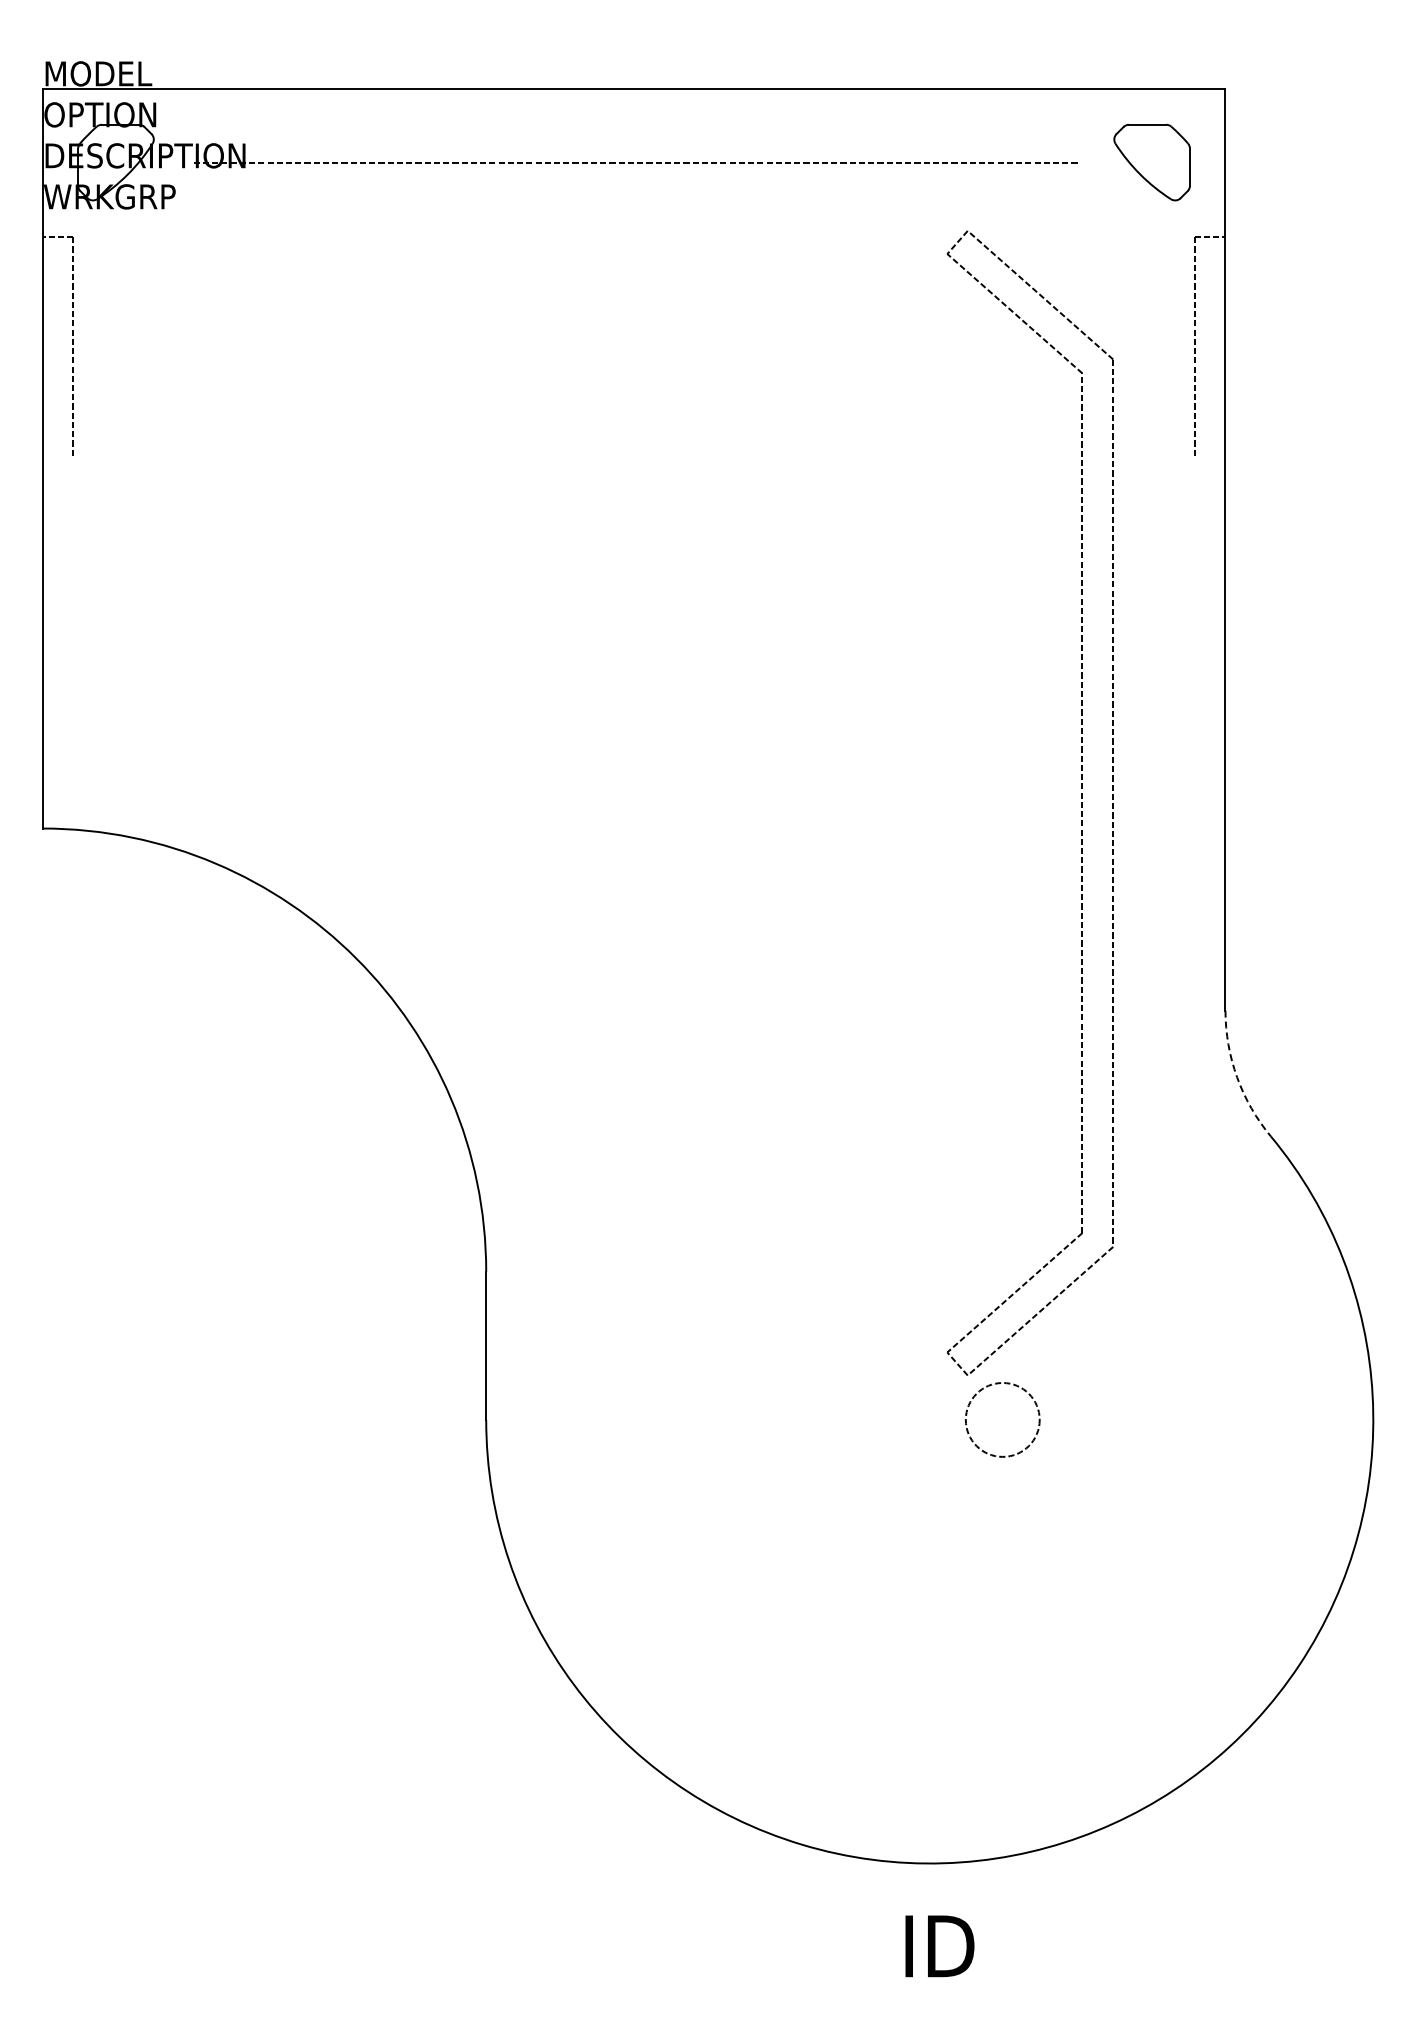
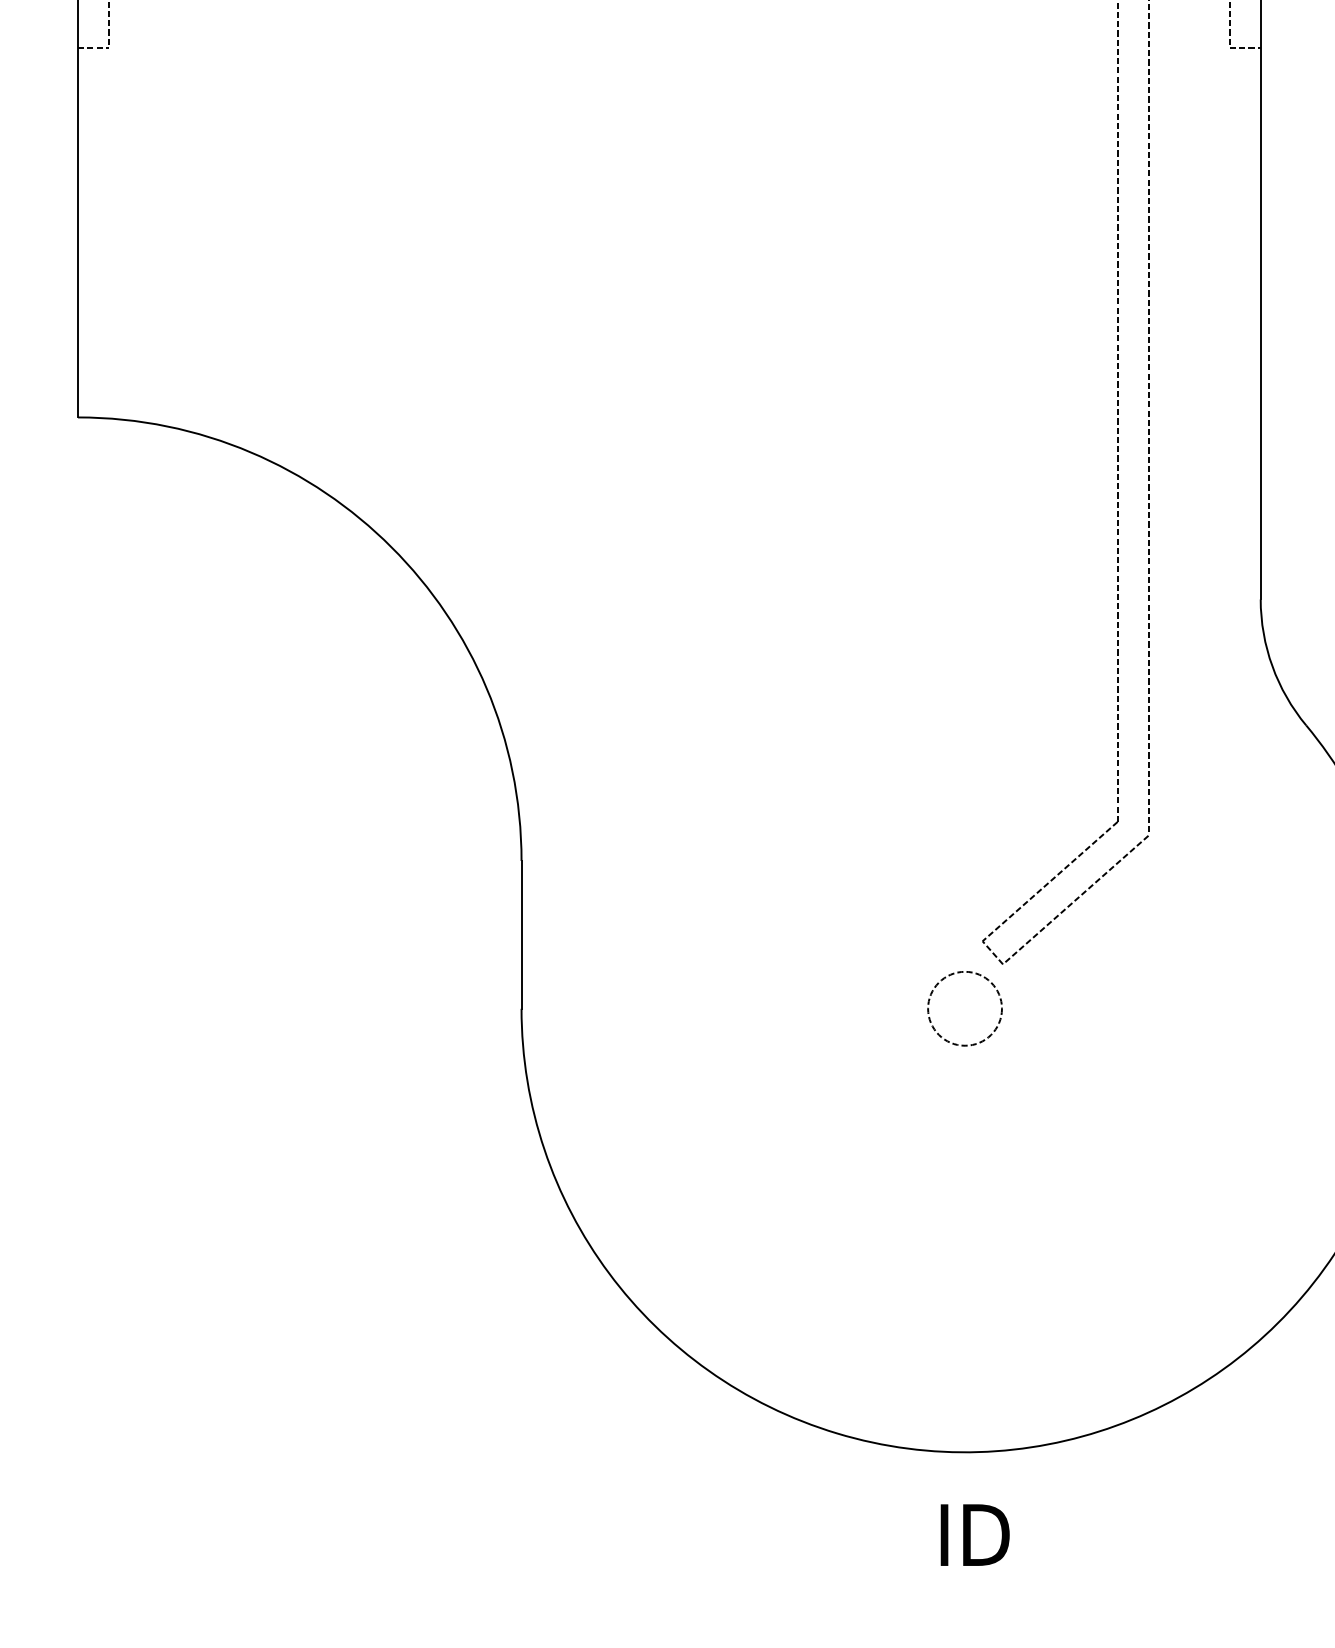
line: (57, 458) -> (92, 47), added
line: (1209, 458) -> (1244, 47), added
arc: (1237, 1077) -> (1272, 666), dashed -> solid
circle: (1002, 1419) -> (964, 1008), moved

